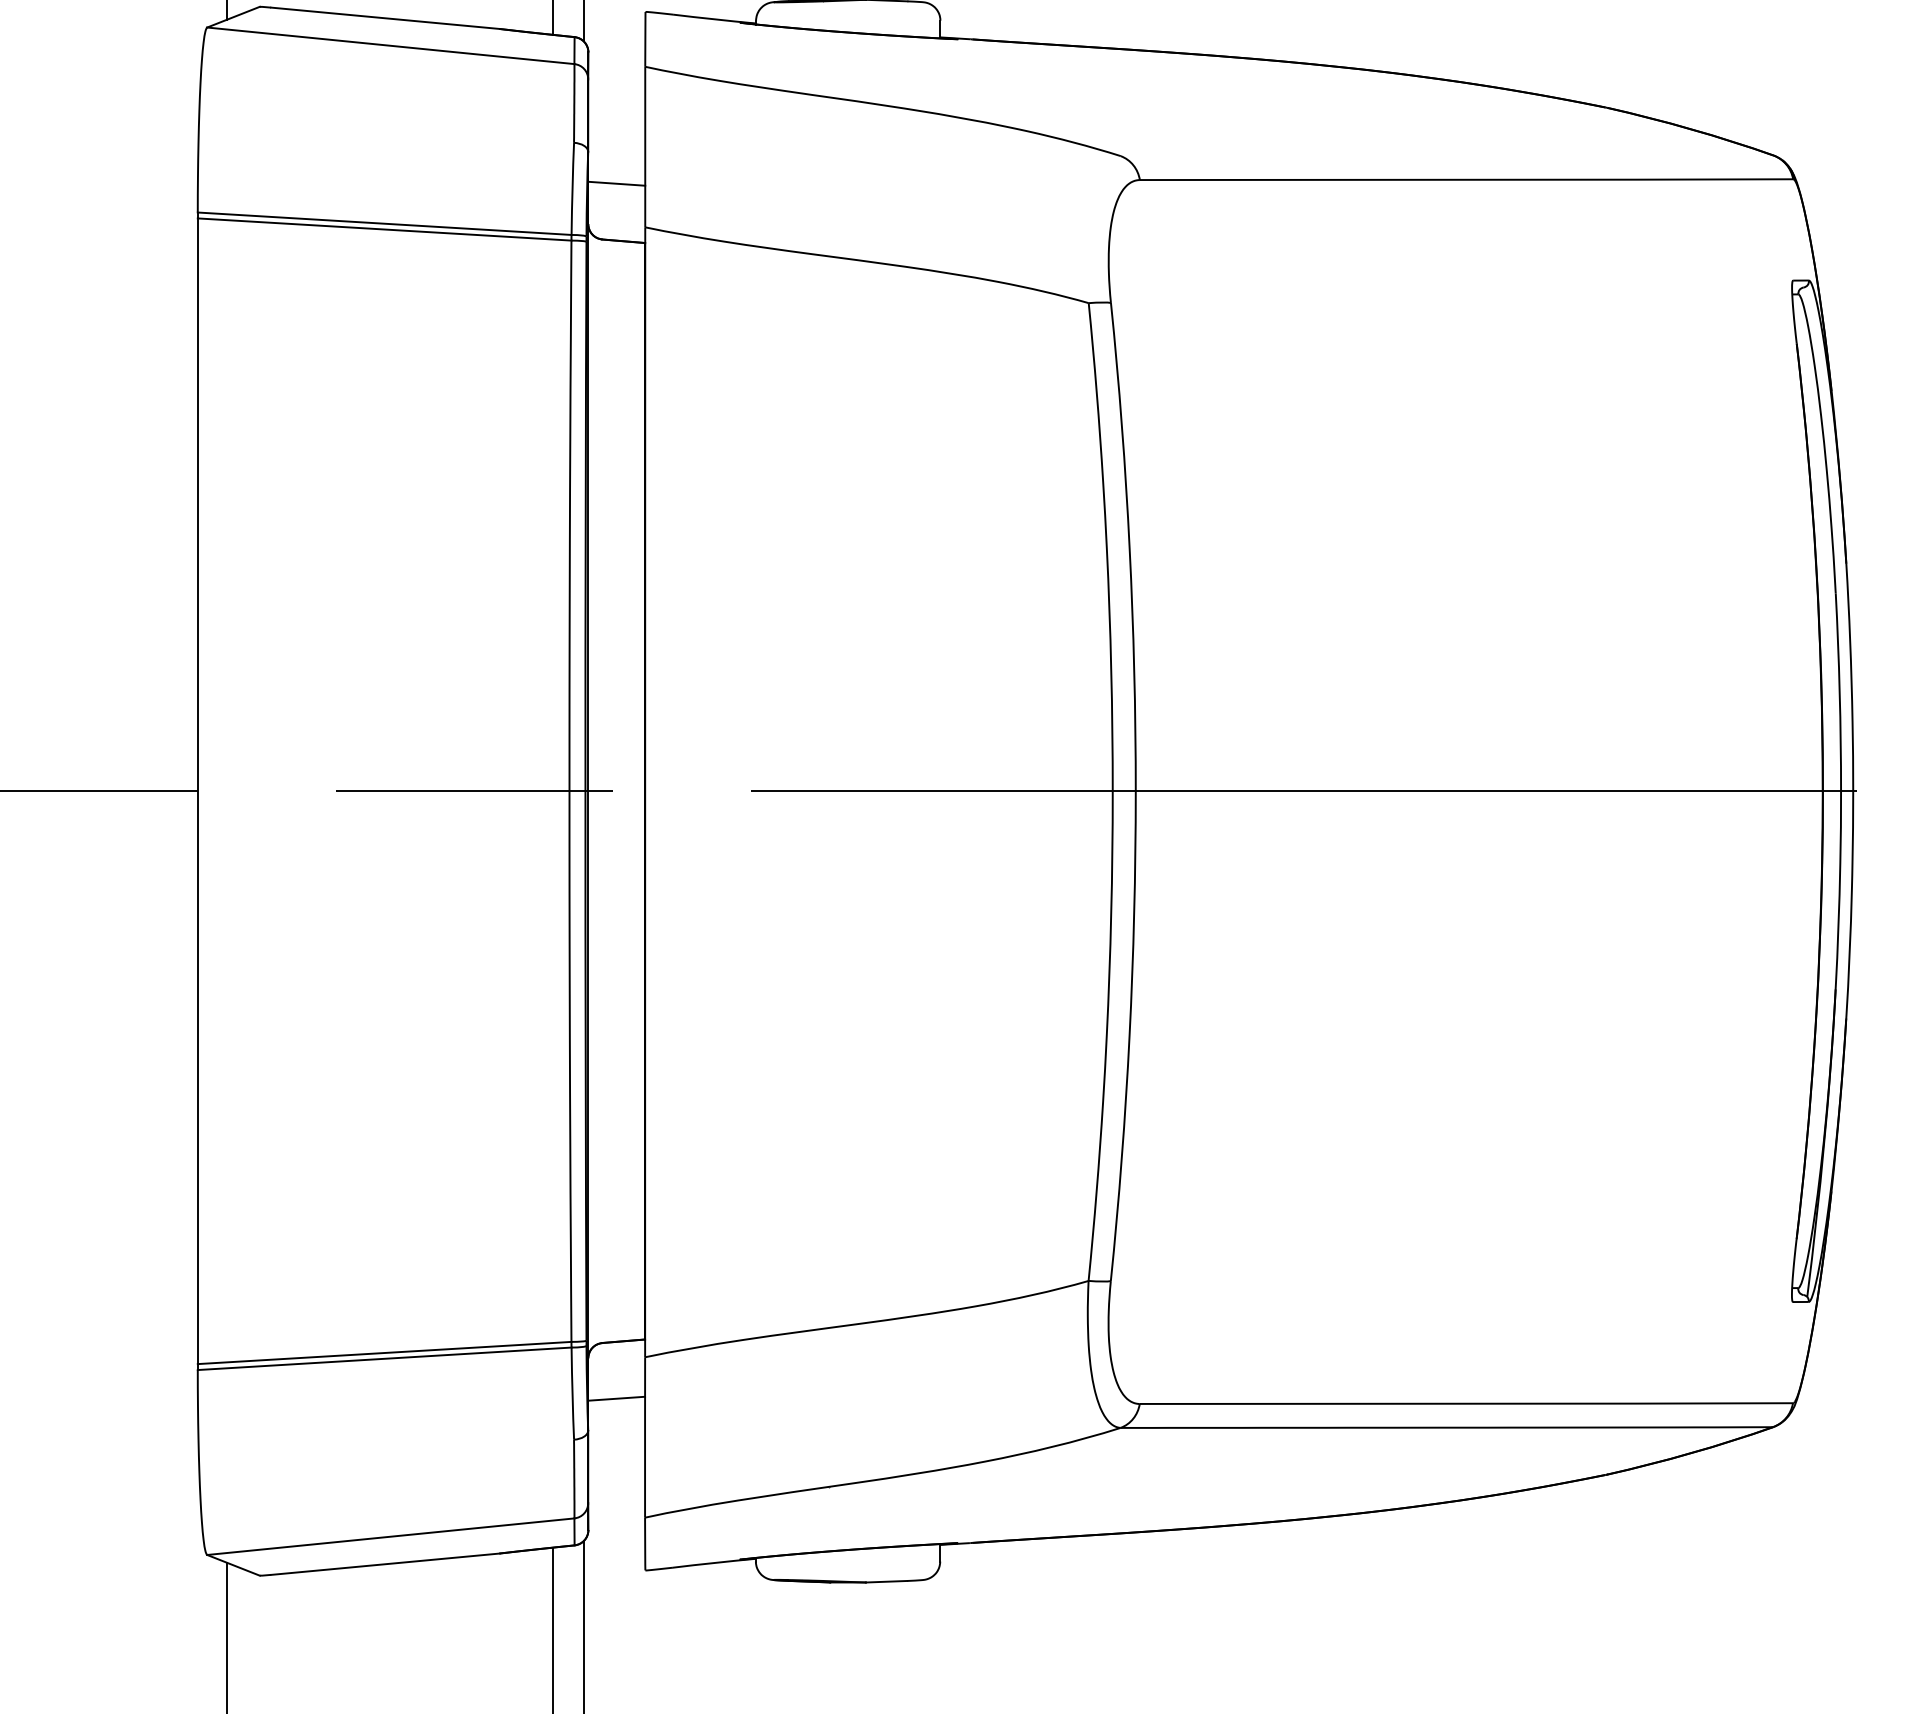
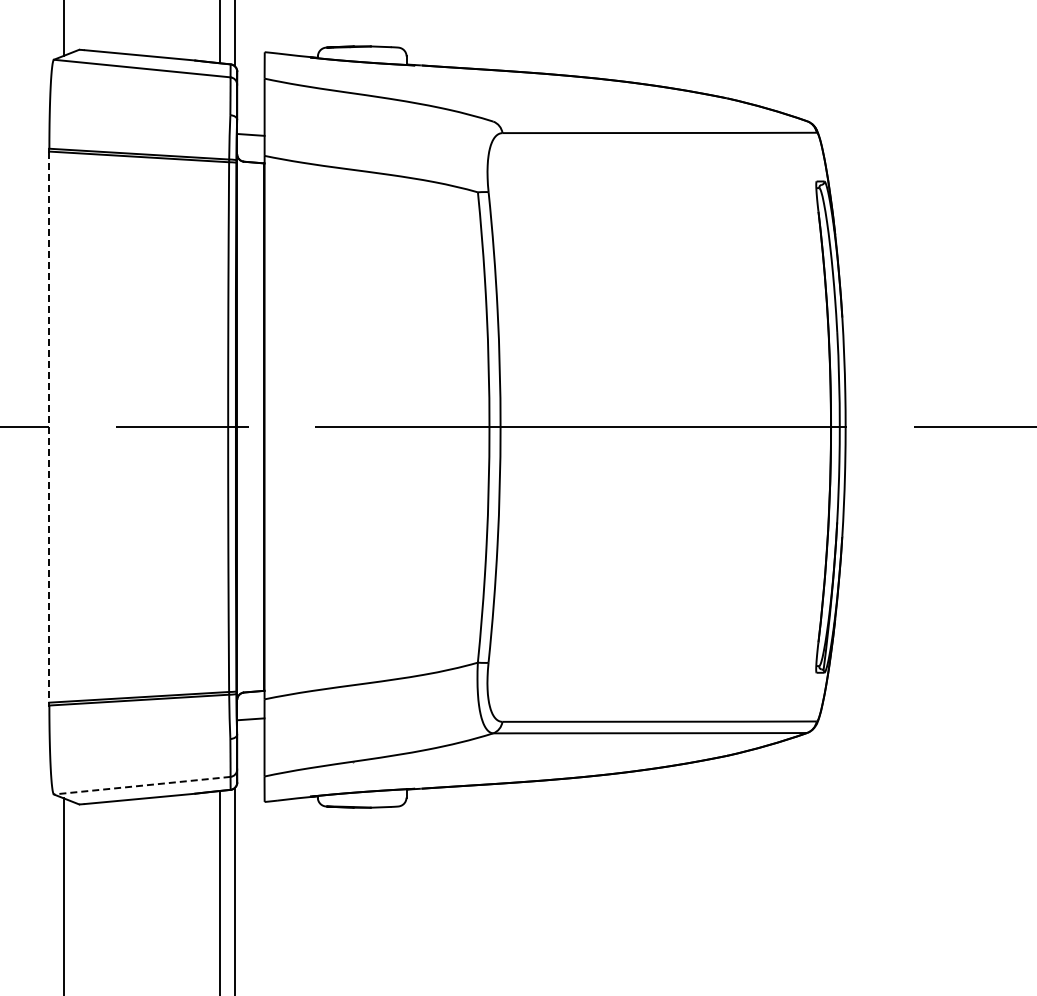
line: (198, 792) -> (49, 427), solid -> dashed
line: (391, 1536) -> (142, 785), solid -> dashed

